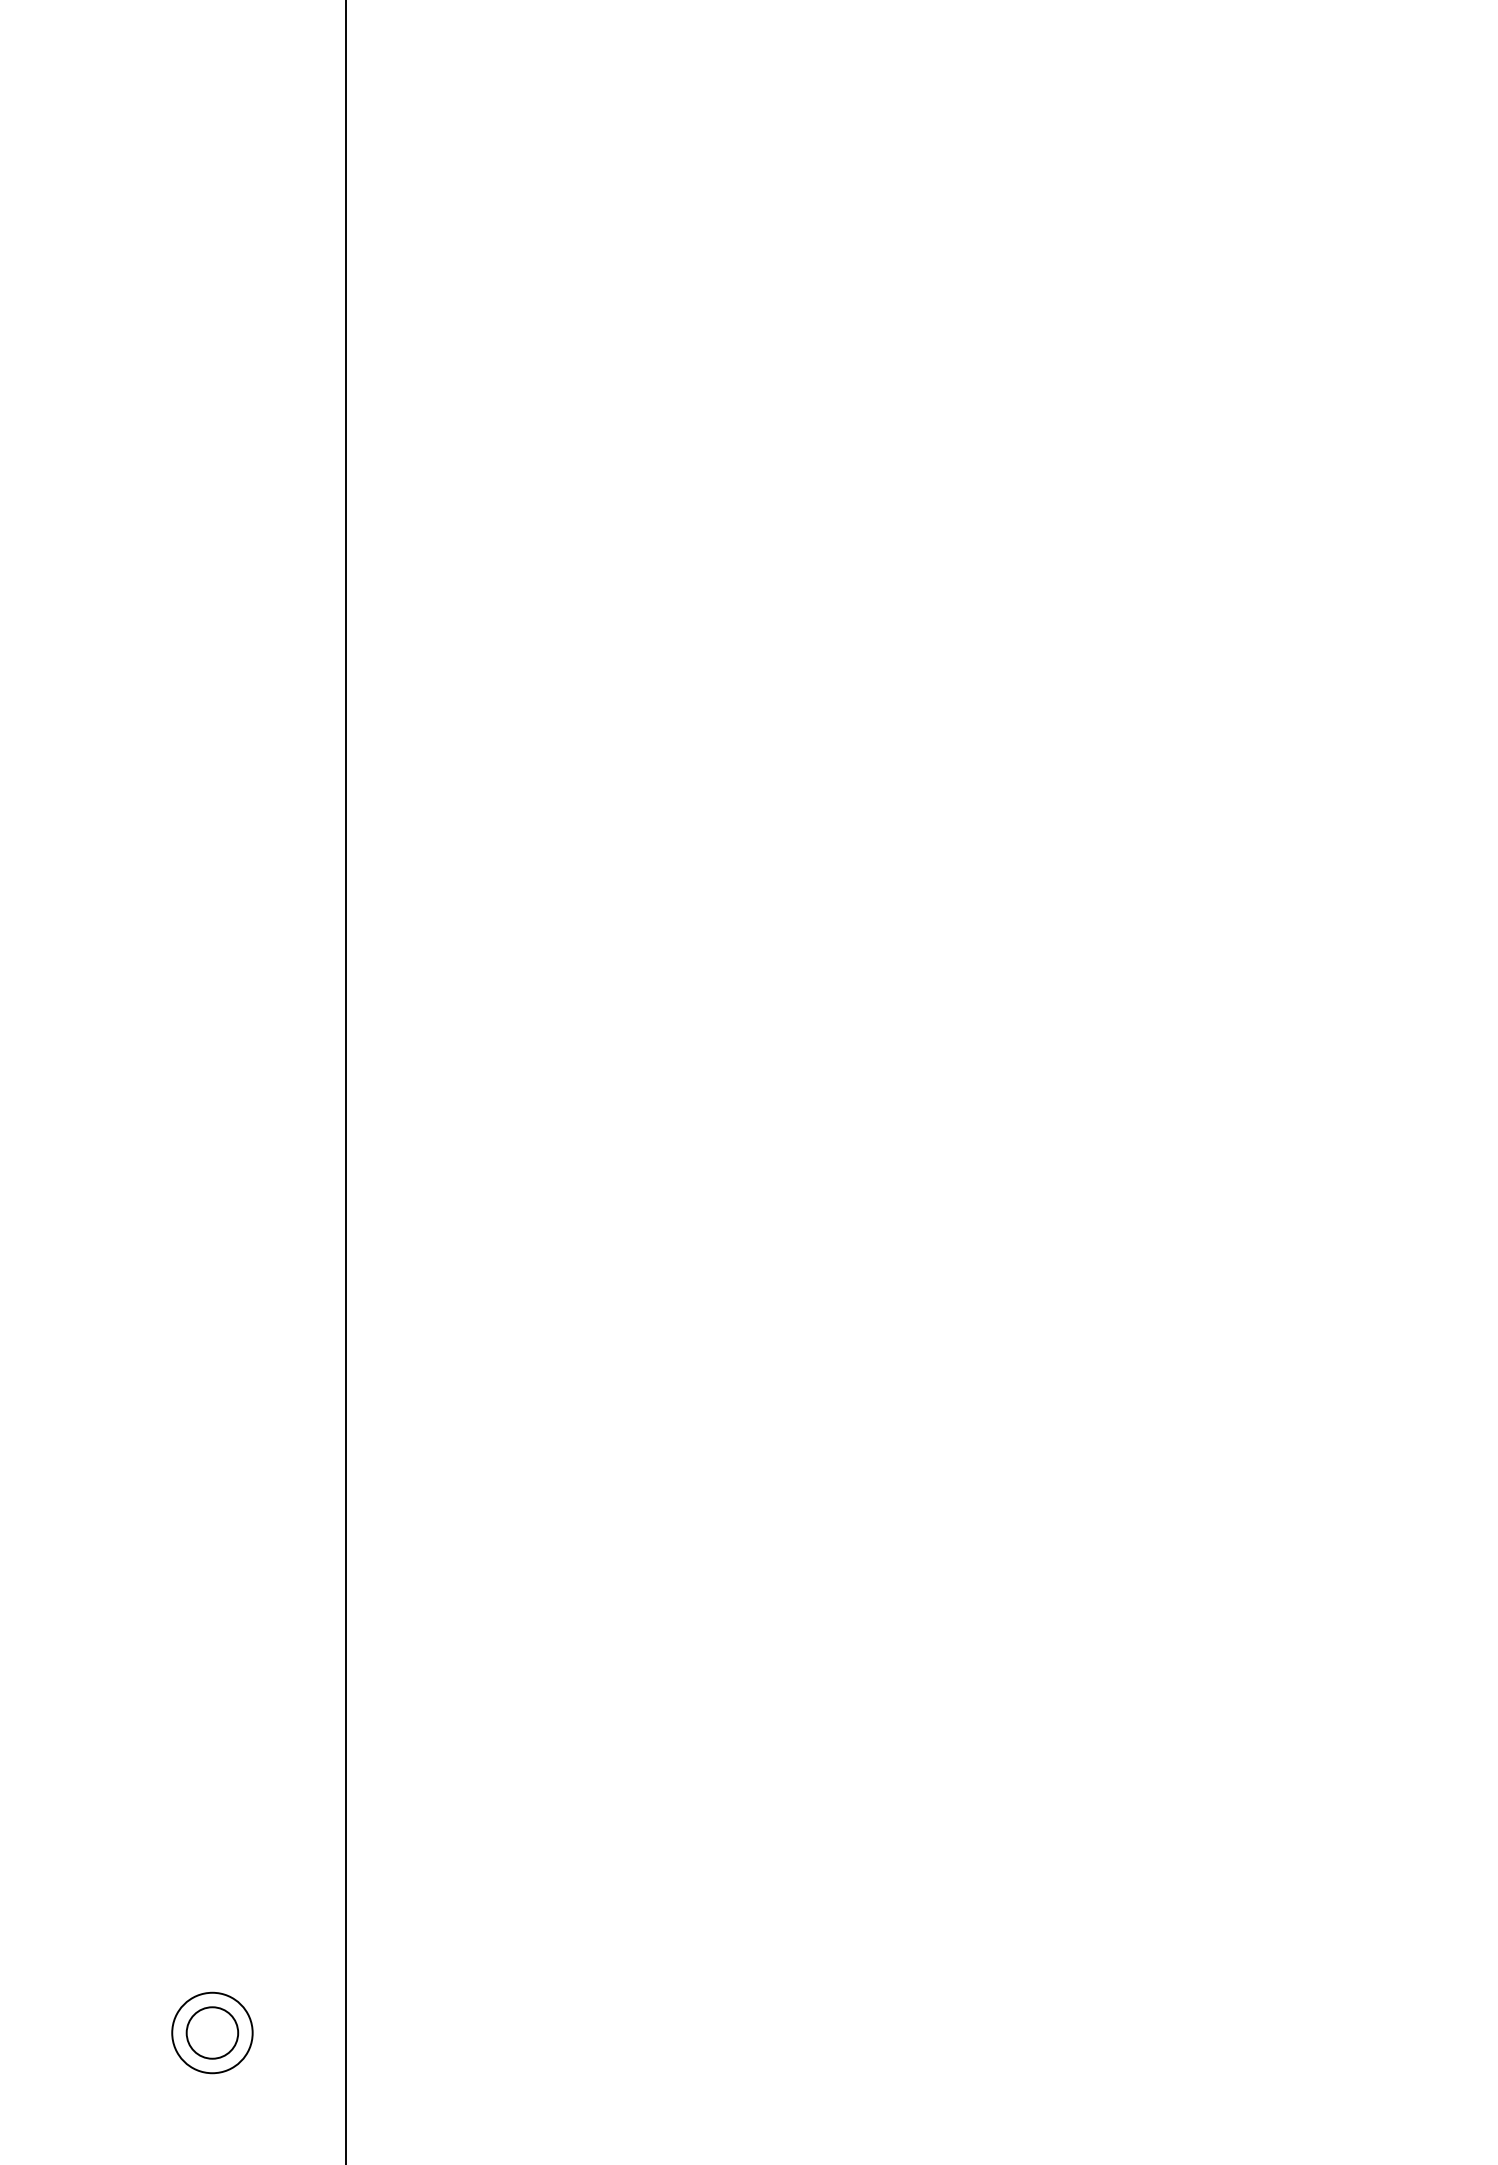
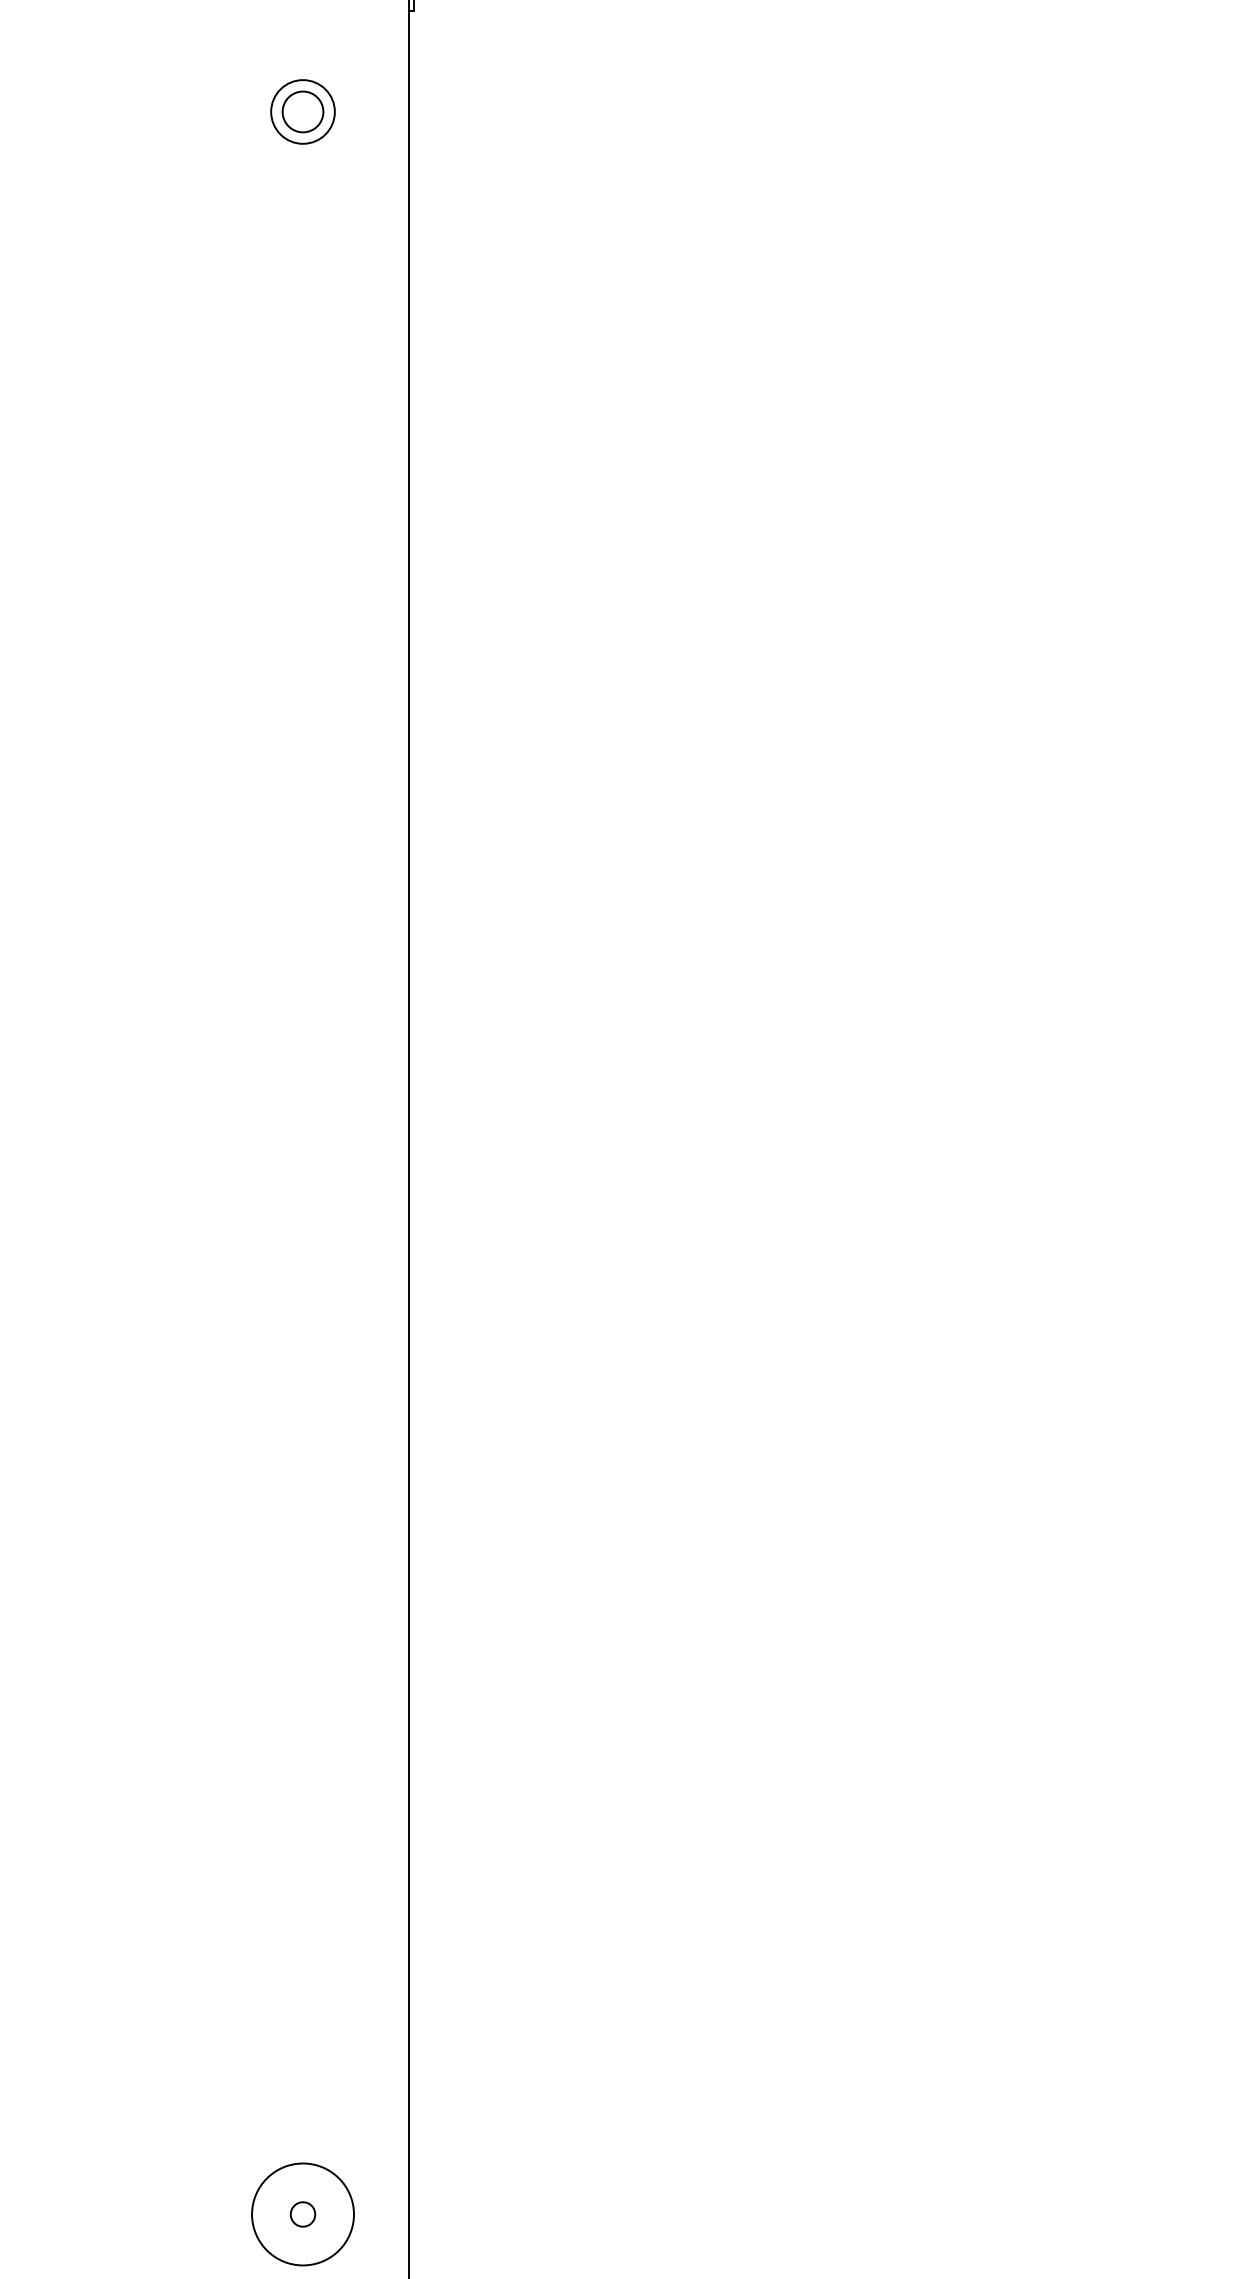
circle: (211, 2033) -> (302, 2214), size x0.6
circle: (211, 2033) -> (302, 2214), size x1.6

